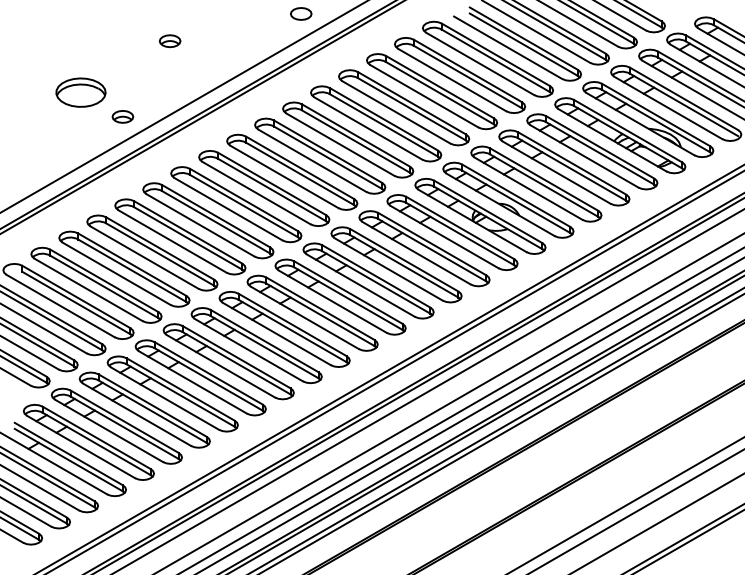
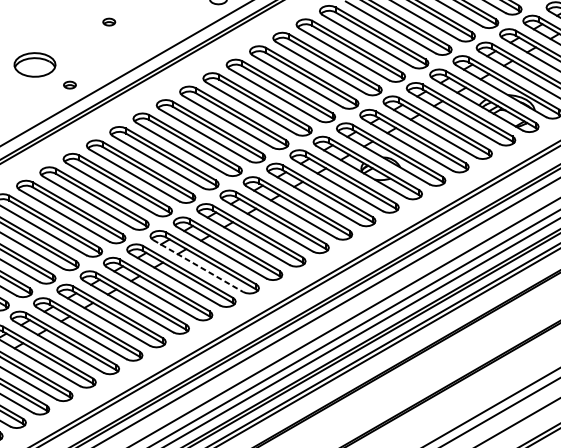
part: (169, 41) -> (108, 22), size x0.7
part: (122, 116) -> (69, 84), size x0.7
line: (277, 334) -> (198, 266), solid -> dashed

